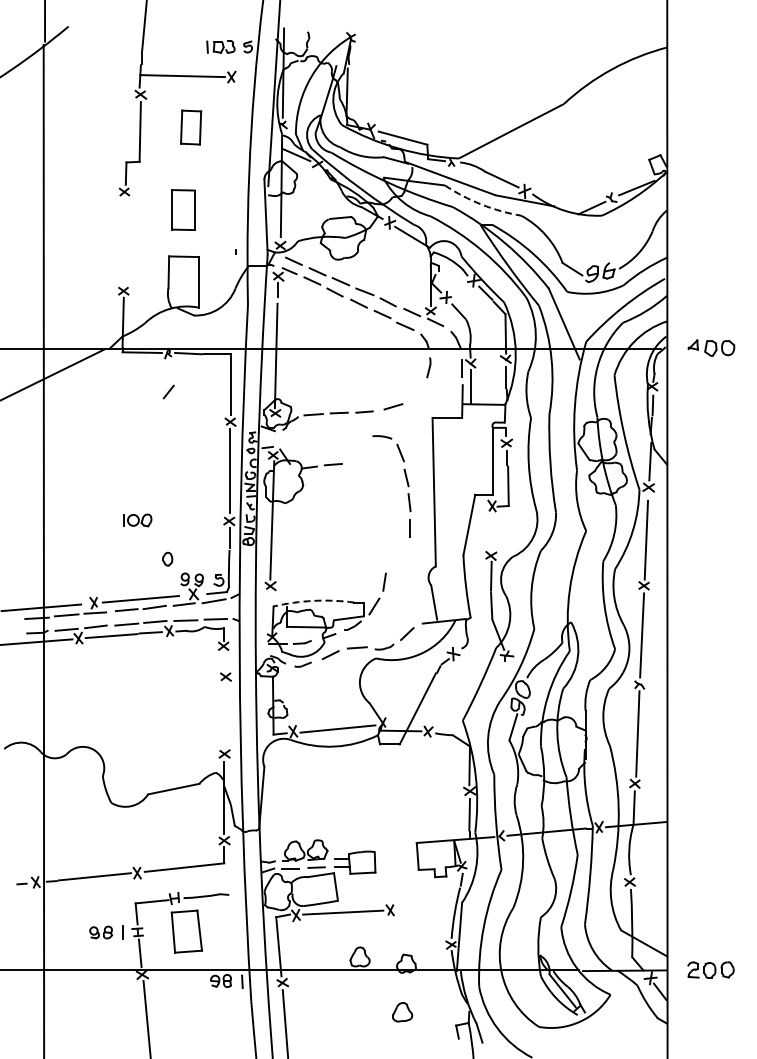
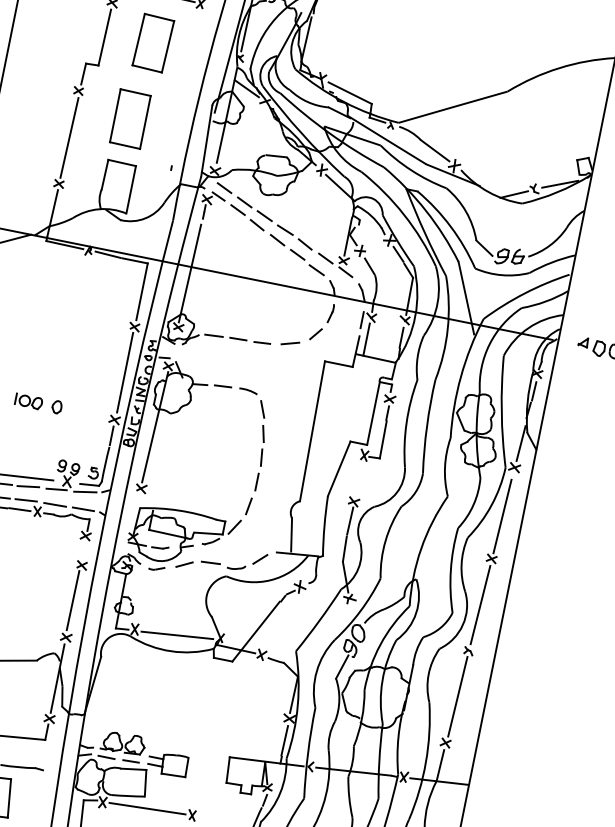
part: (190, 127) -> (152, 42), size x1.67
arc: (481, 204) -> (411, 170), dashed -> solid
part: (183, 209) -> (130, 118), size x1.43
line: (124, 241) -> (69, 137), added
line: (168, 391) -> (315, 333), moved
part: (406, 482) -> (262, 438), moved
part: (167, 558) -> (57, 406), moved
arc: (313, 600) -> (178, 510), dashed -> solid
line: (223, 714) -> (72, 600), added

